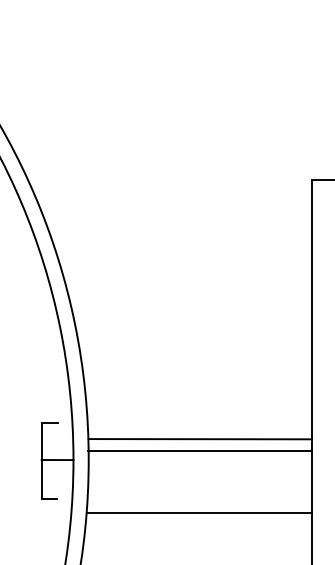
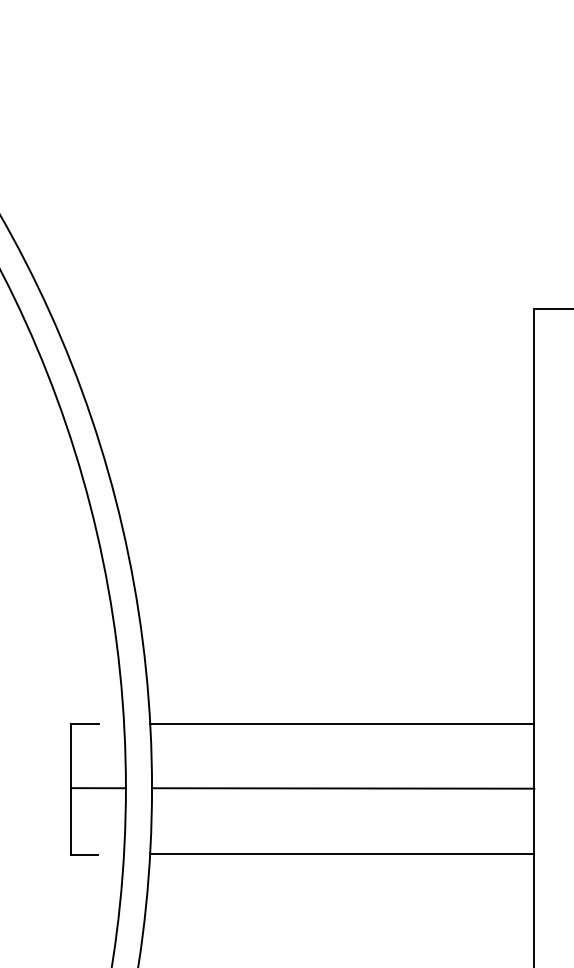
line: (199, 439) -> (341, 788), moved
line: (199, 451) -> (341, 723), moved
line: (199, 512) -> (341, 854), moved

